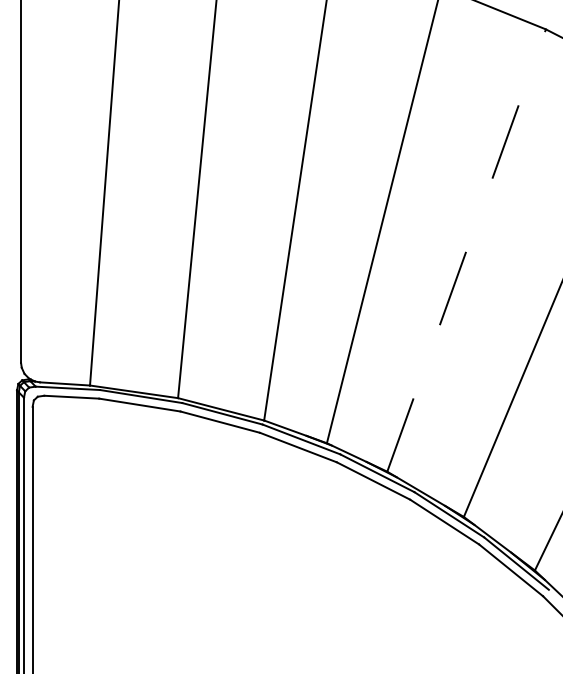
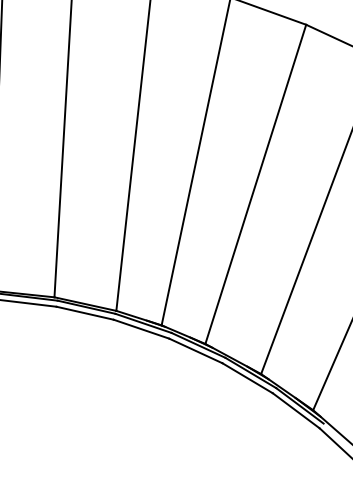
line: (466, 250) -> (255, 184), dashed -> solid

